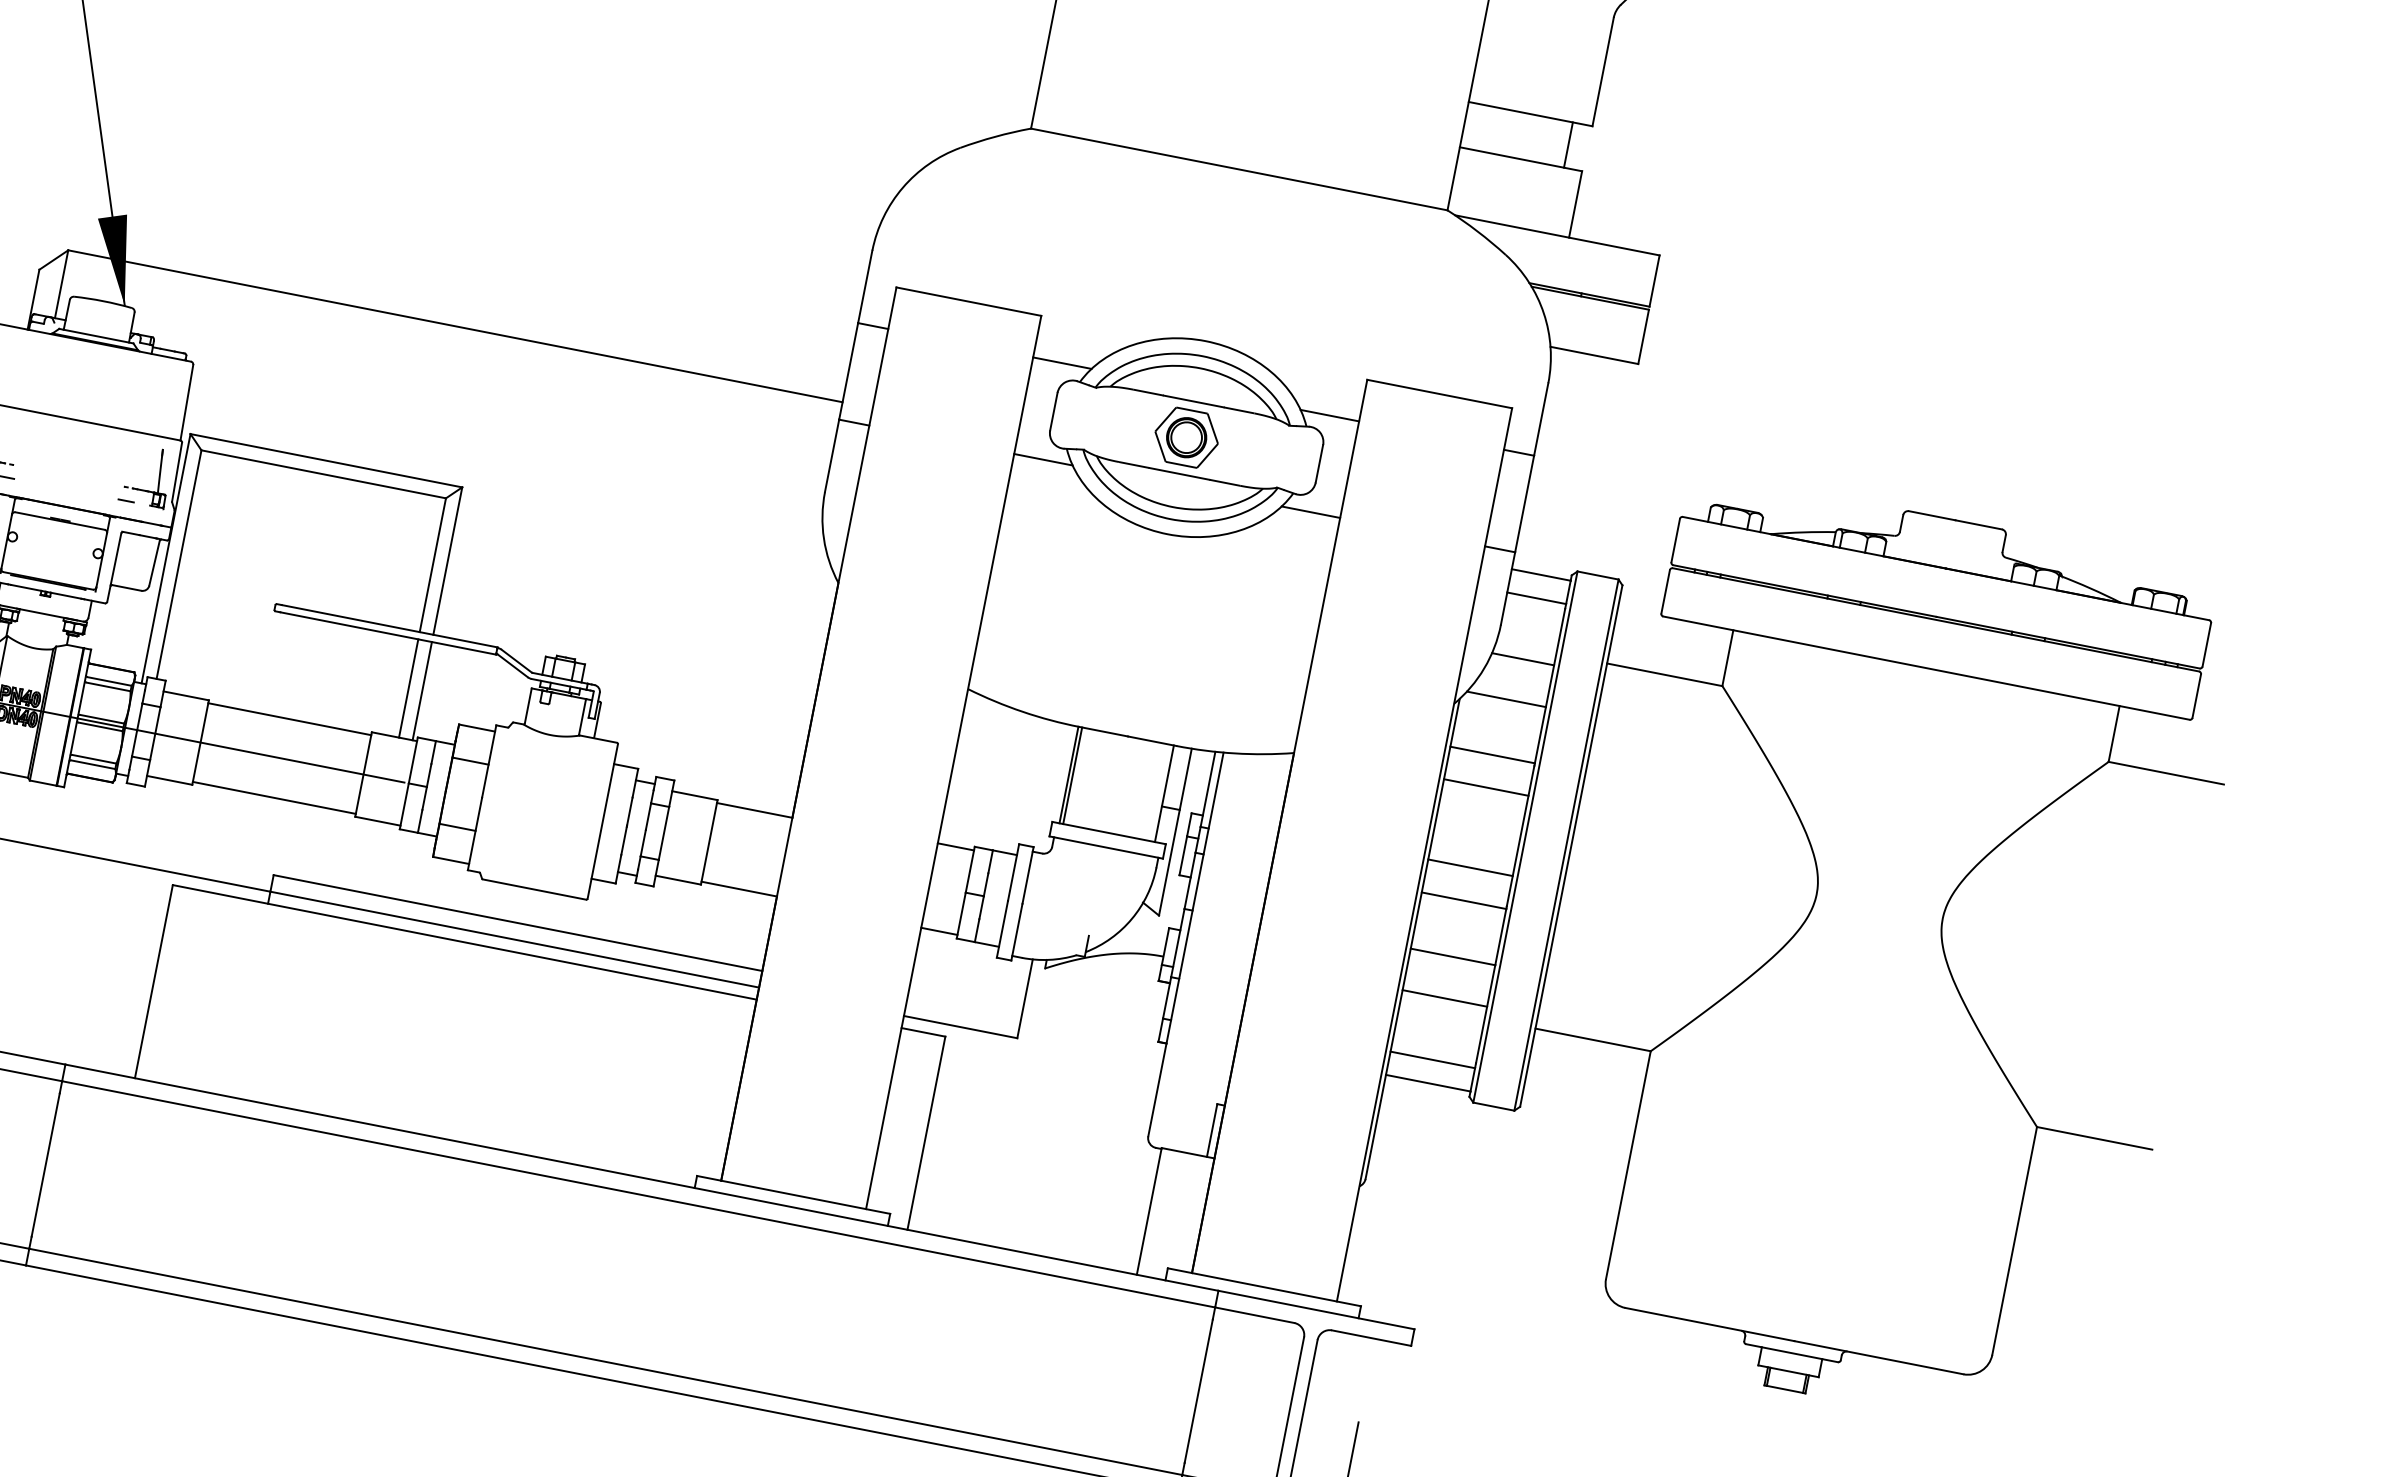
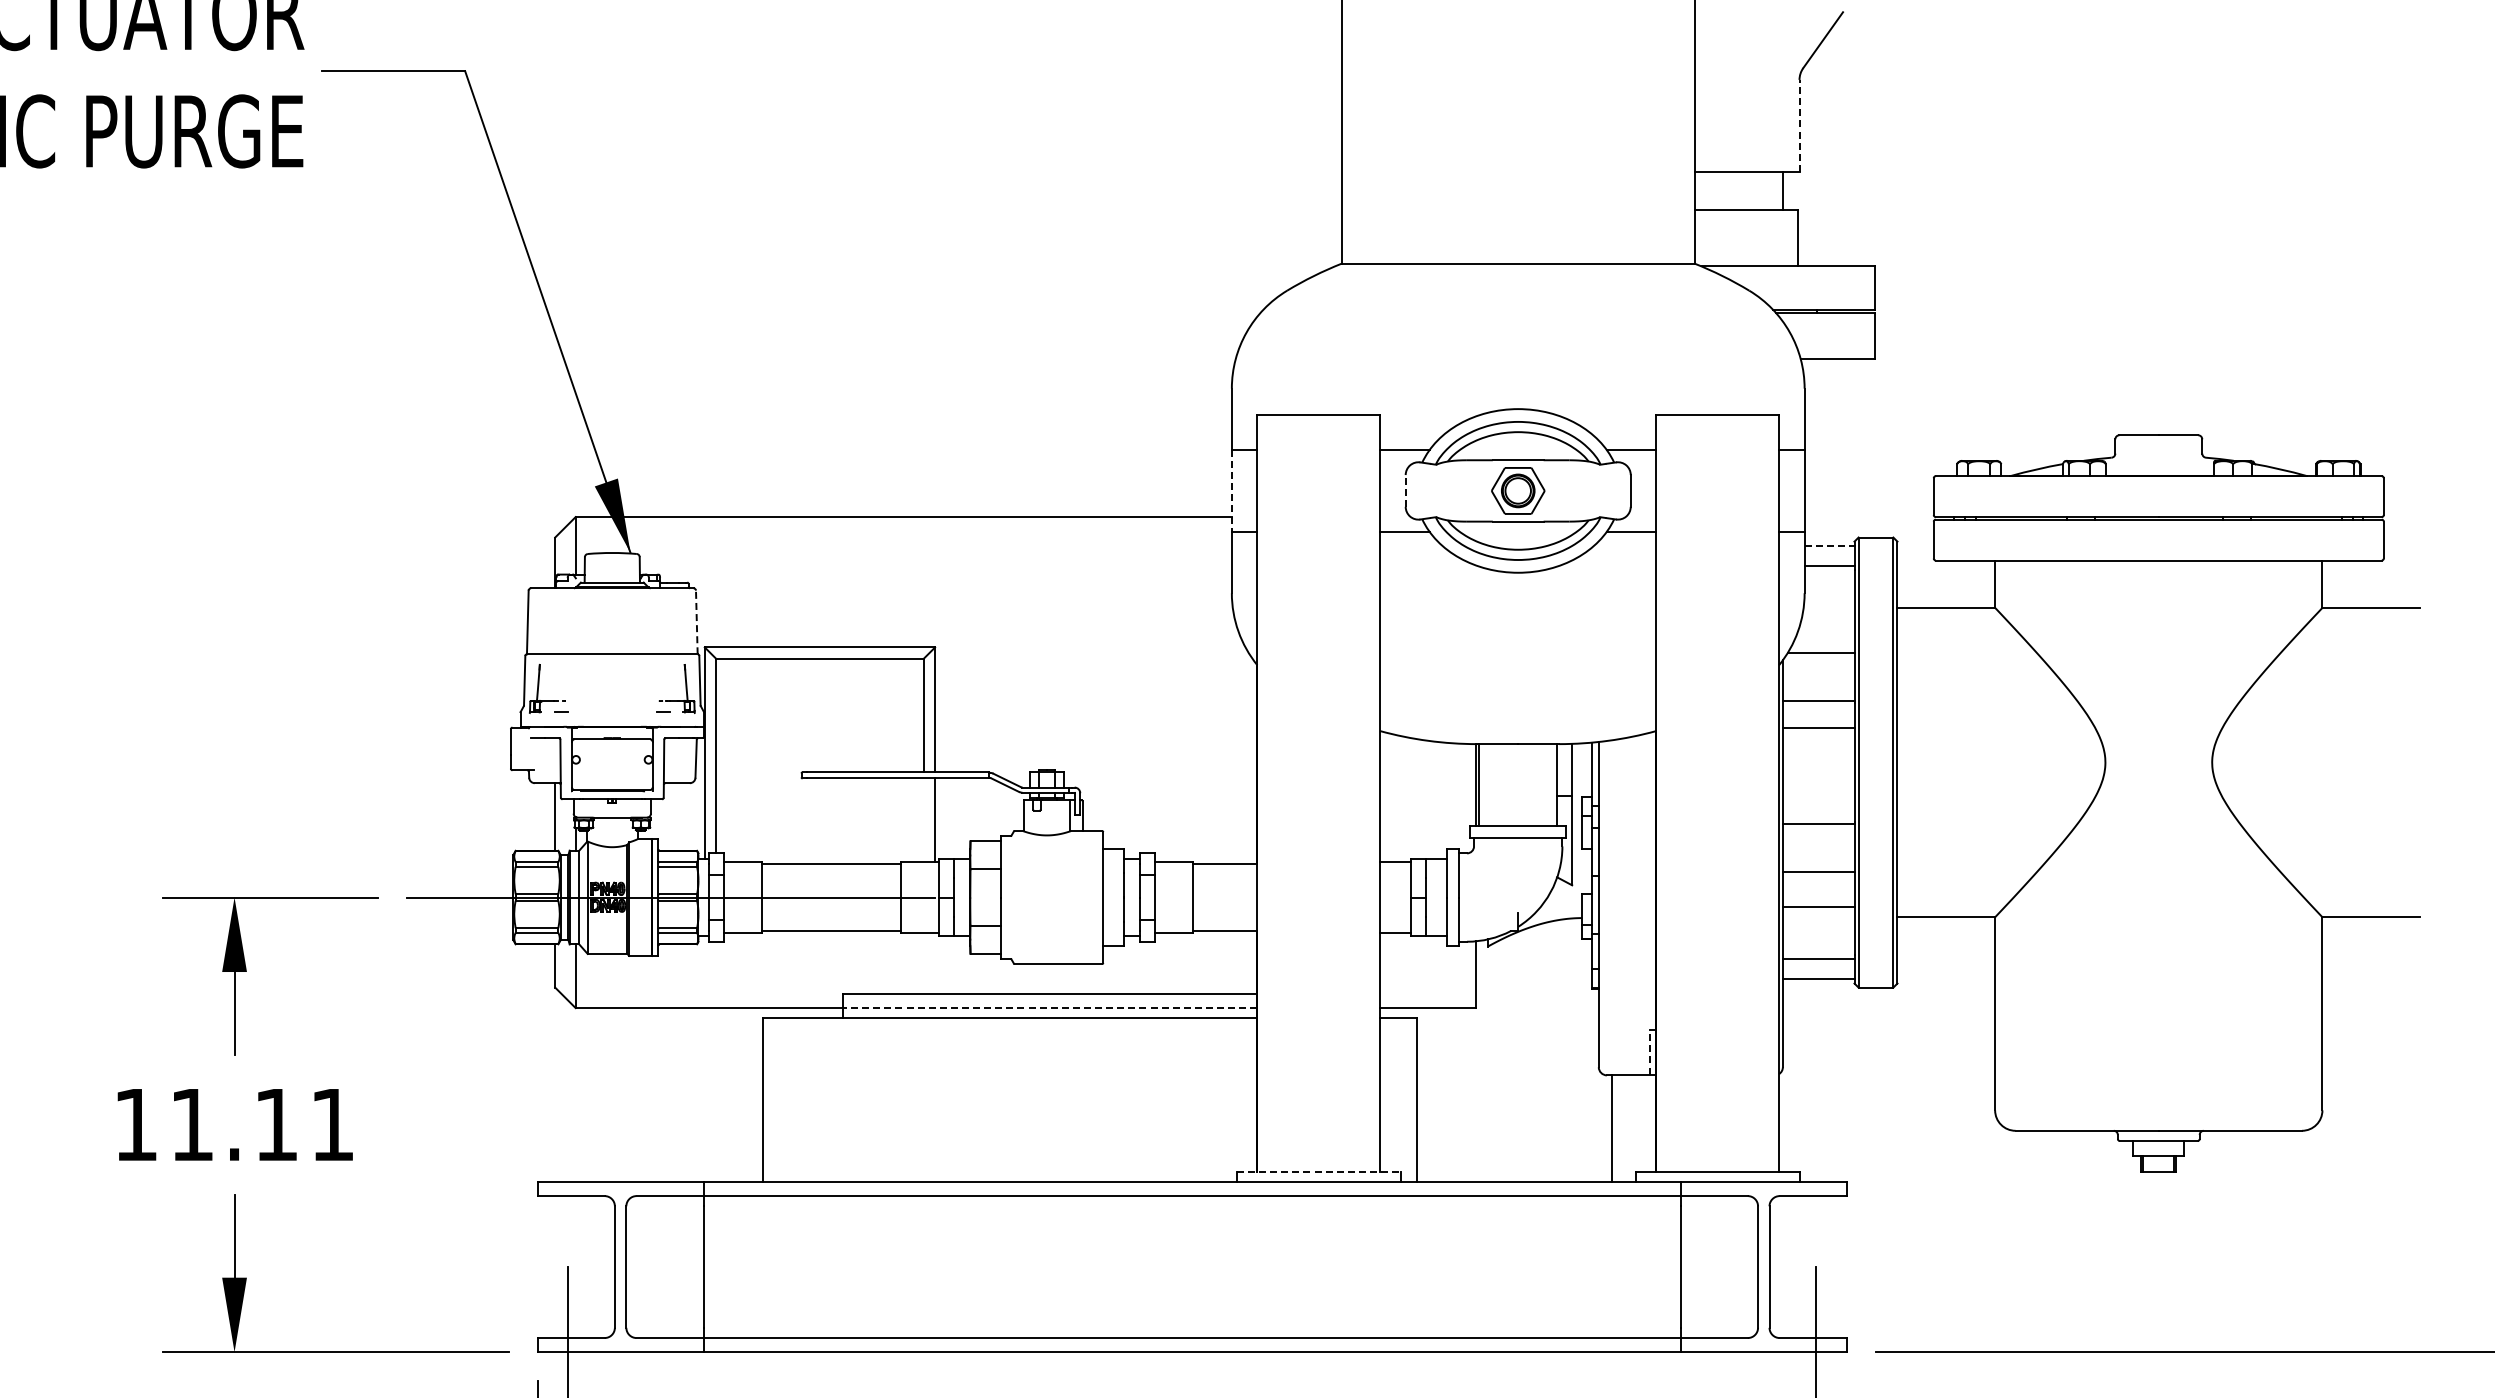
line: (1603, 71) -> (1799, 125), solid -> dashed
line: (848, 370) -> (1231, 490), solid -> dashed
line: (186, 402) -> (696, 622), solid -> dashed
line: (1053, 411) -> (1405, 490), solid -> dashed
line: (1541, 575) -> (1829, 546), solid -> dashed
line: (1522, 658) -> (1827, 617), removed
line: (408, 687) -> (923, 819), removed
line: (1470, 867) -> (1818, 796), removed
line: (513, 939) -> (1049, 1008), solid -> dashed
line: (1211, 1129) -> (1649, 1051), solid -> dashed
line: (793, 1194) -> (1318, 1171), solid -> dashed

